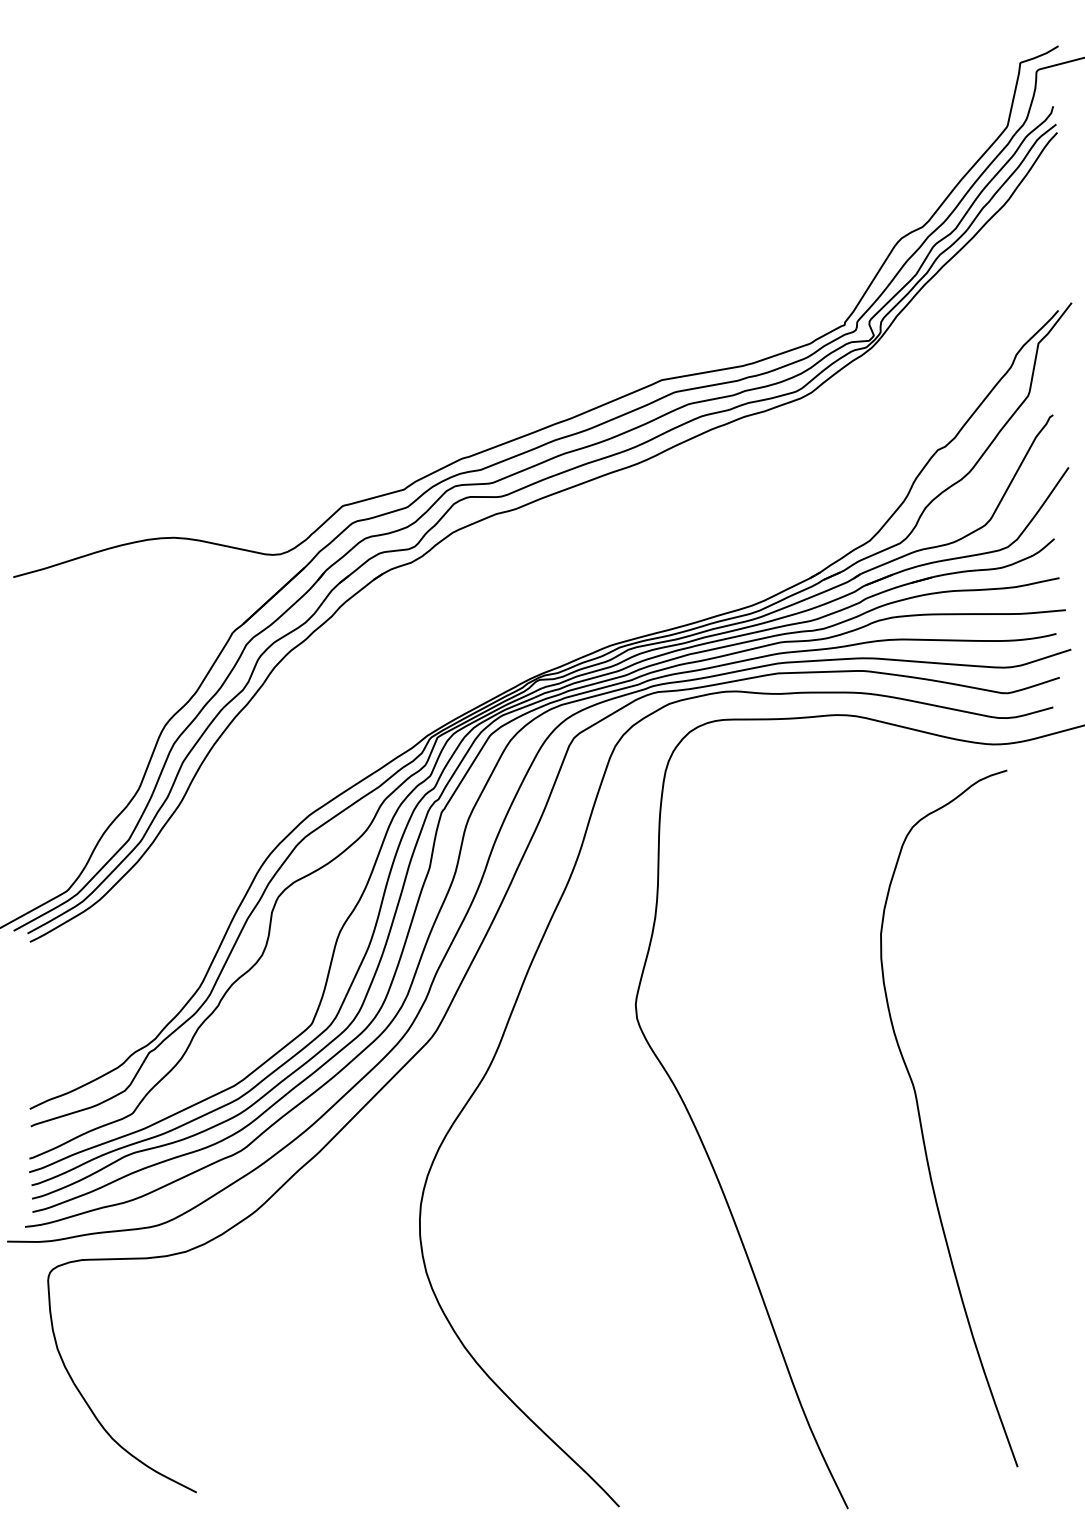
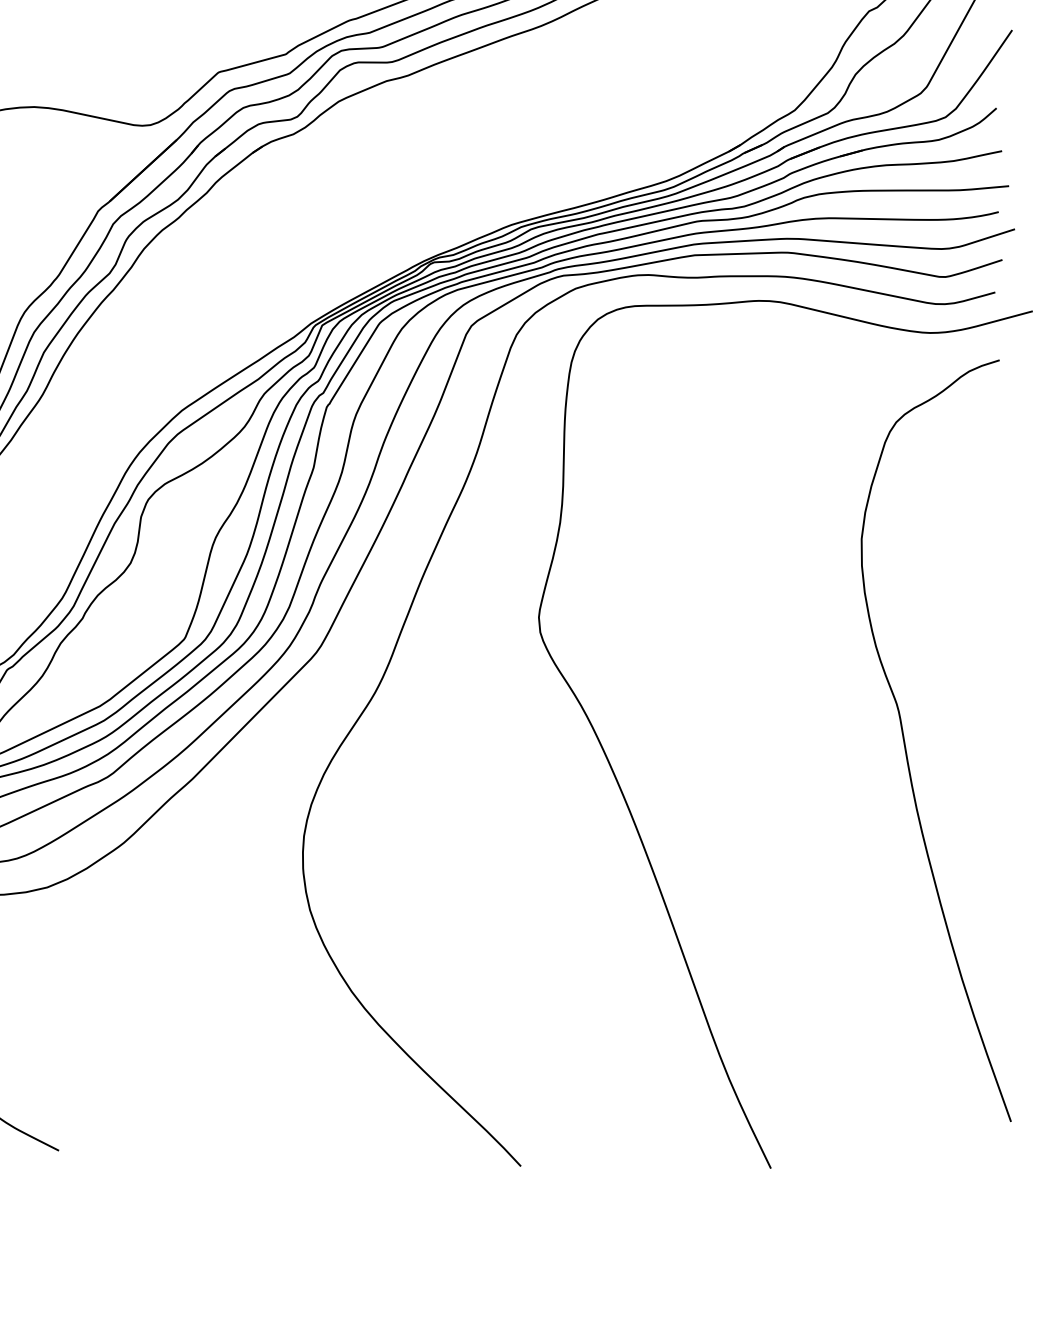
curve: (921, 1120) -> (905, 742), moved

